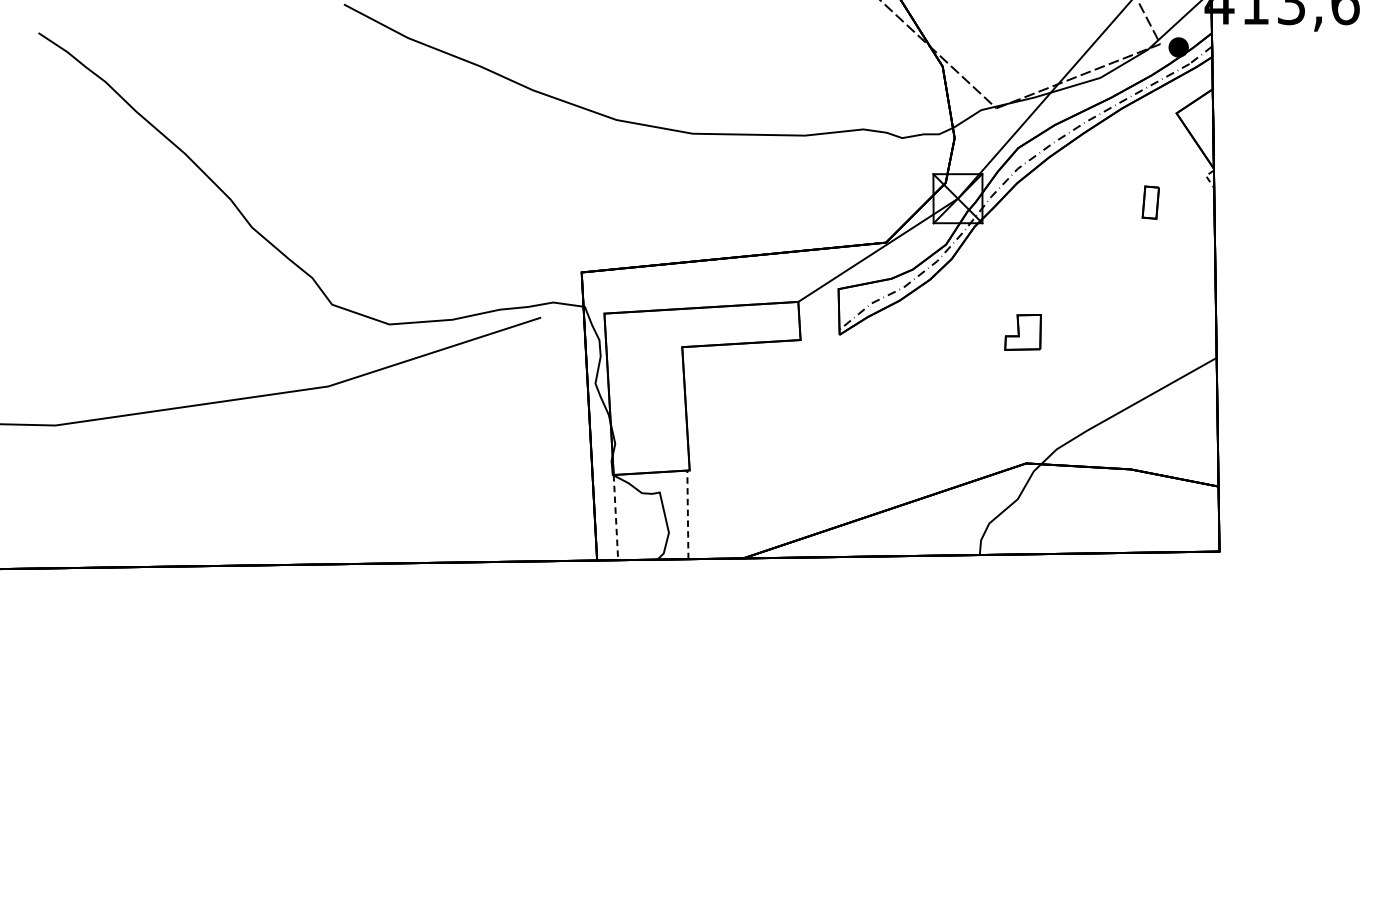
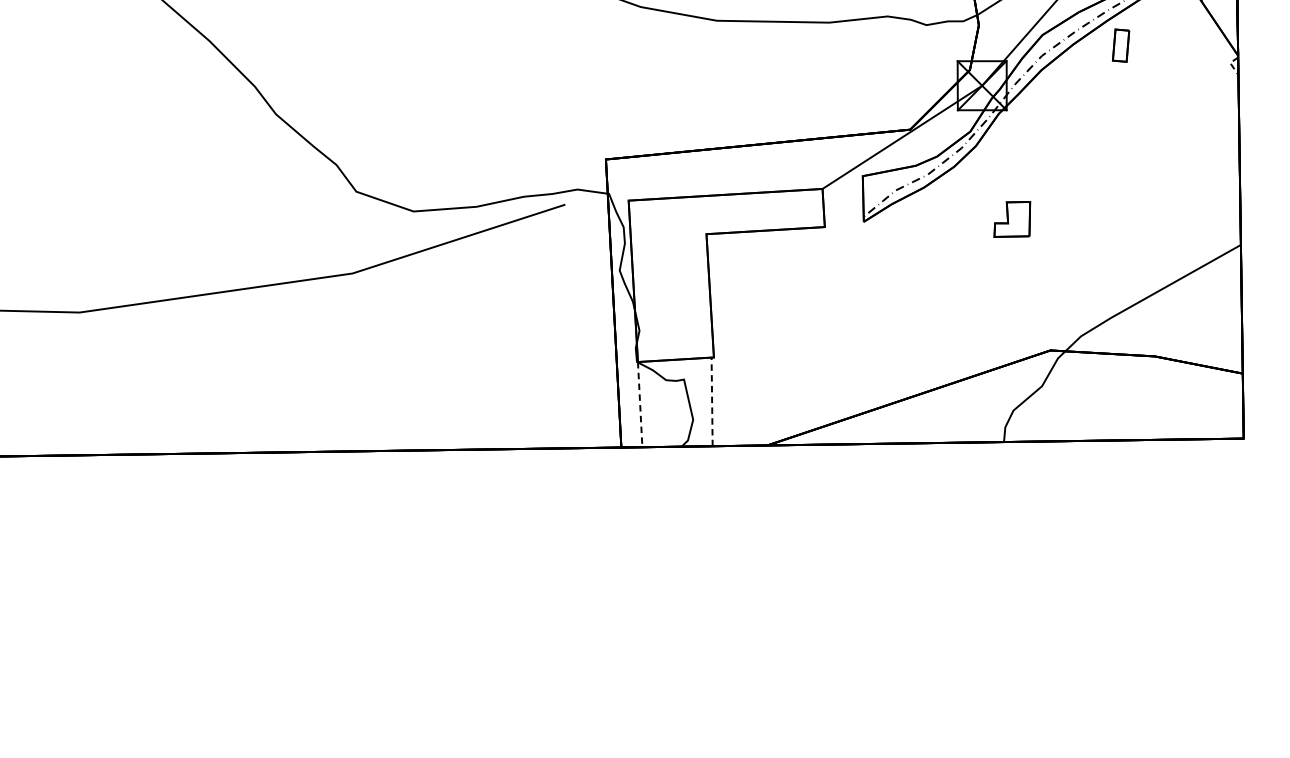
part: (1150, 202) -> (1120, 45), moved
part: (1022, 332) -> (1011, 219), moved

